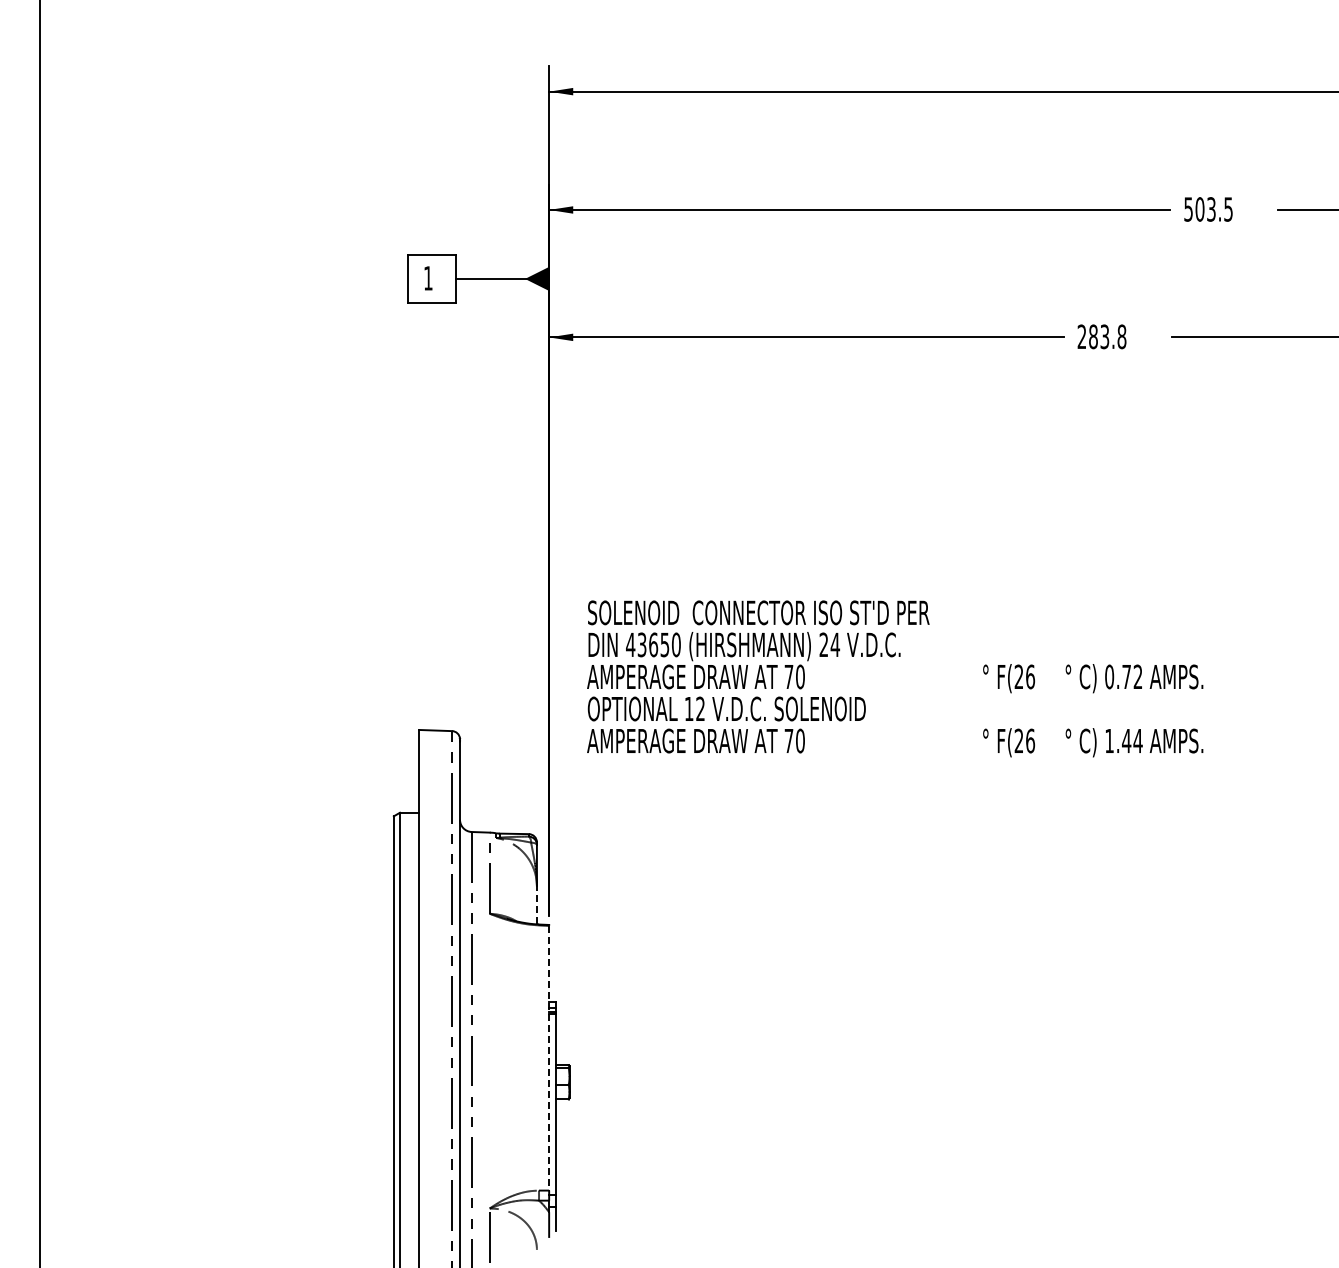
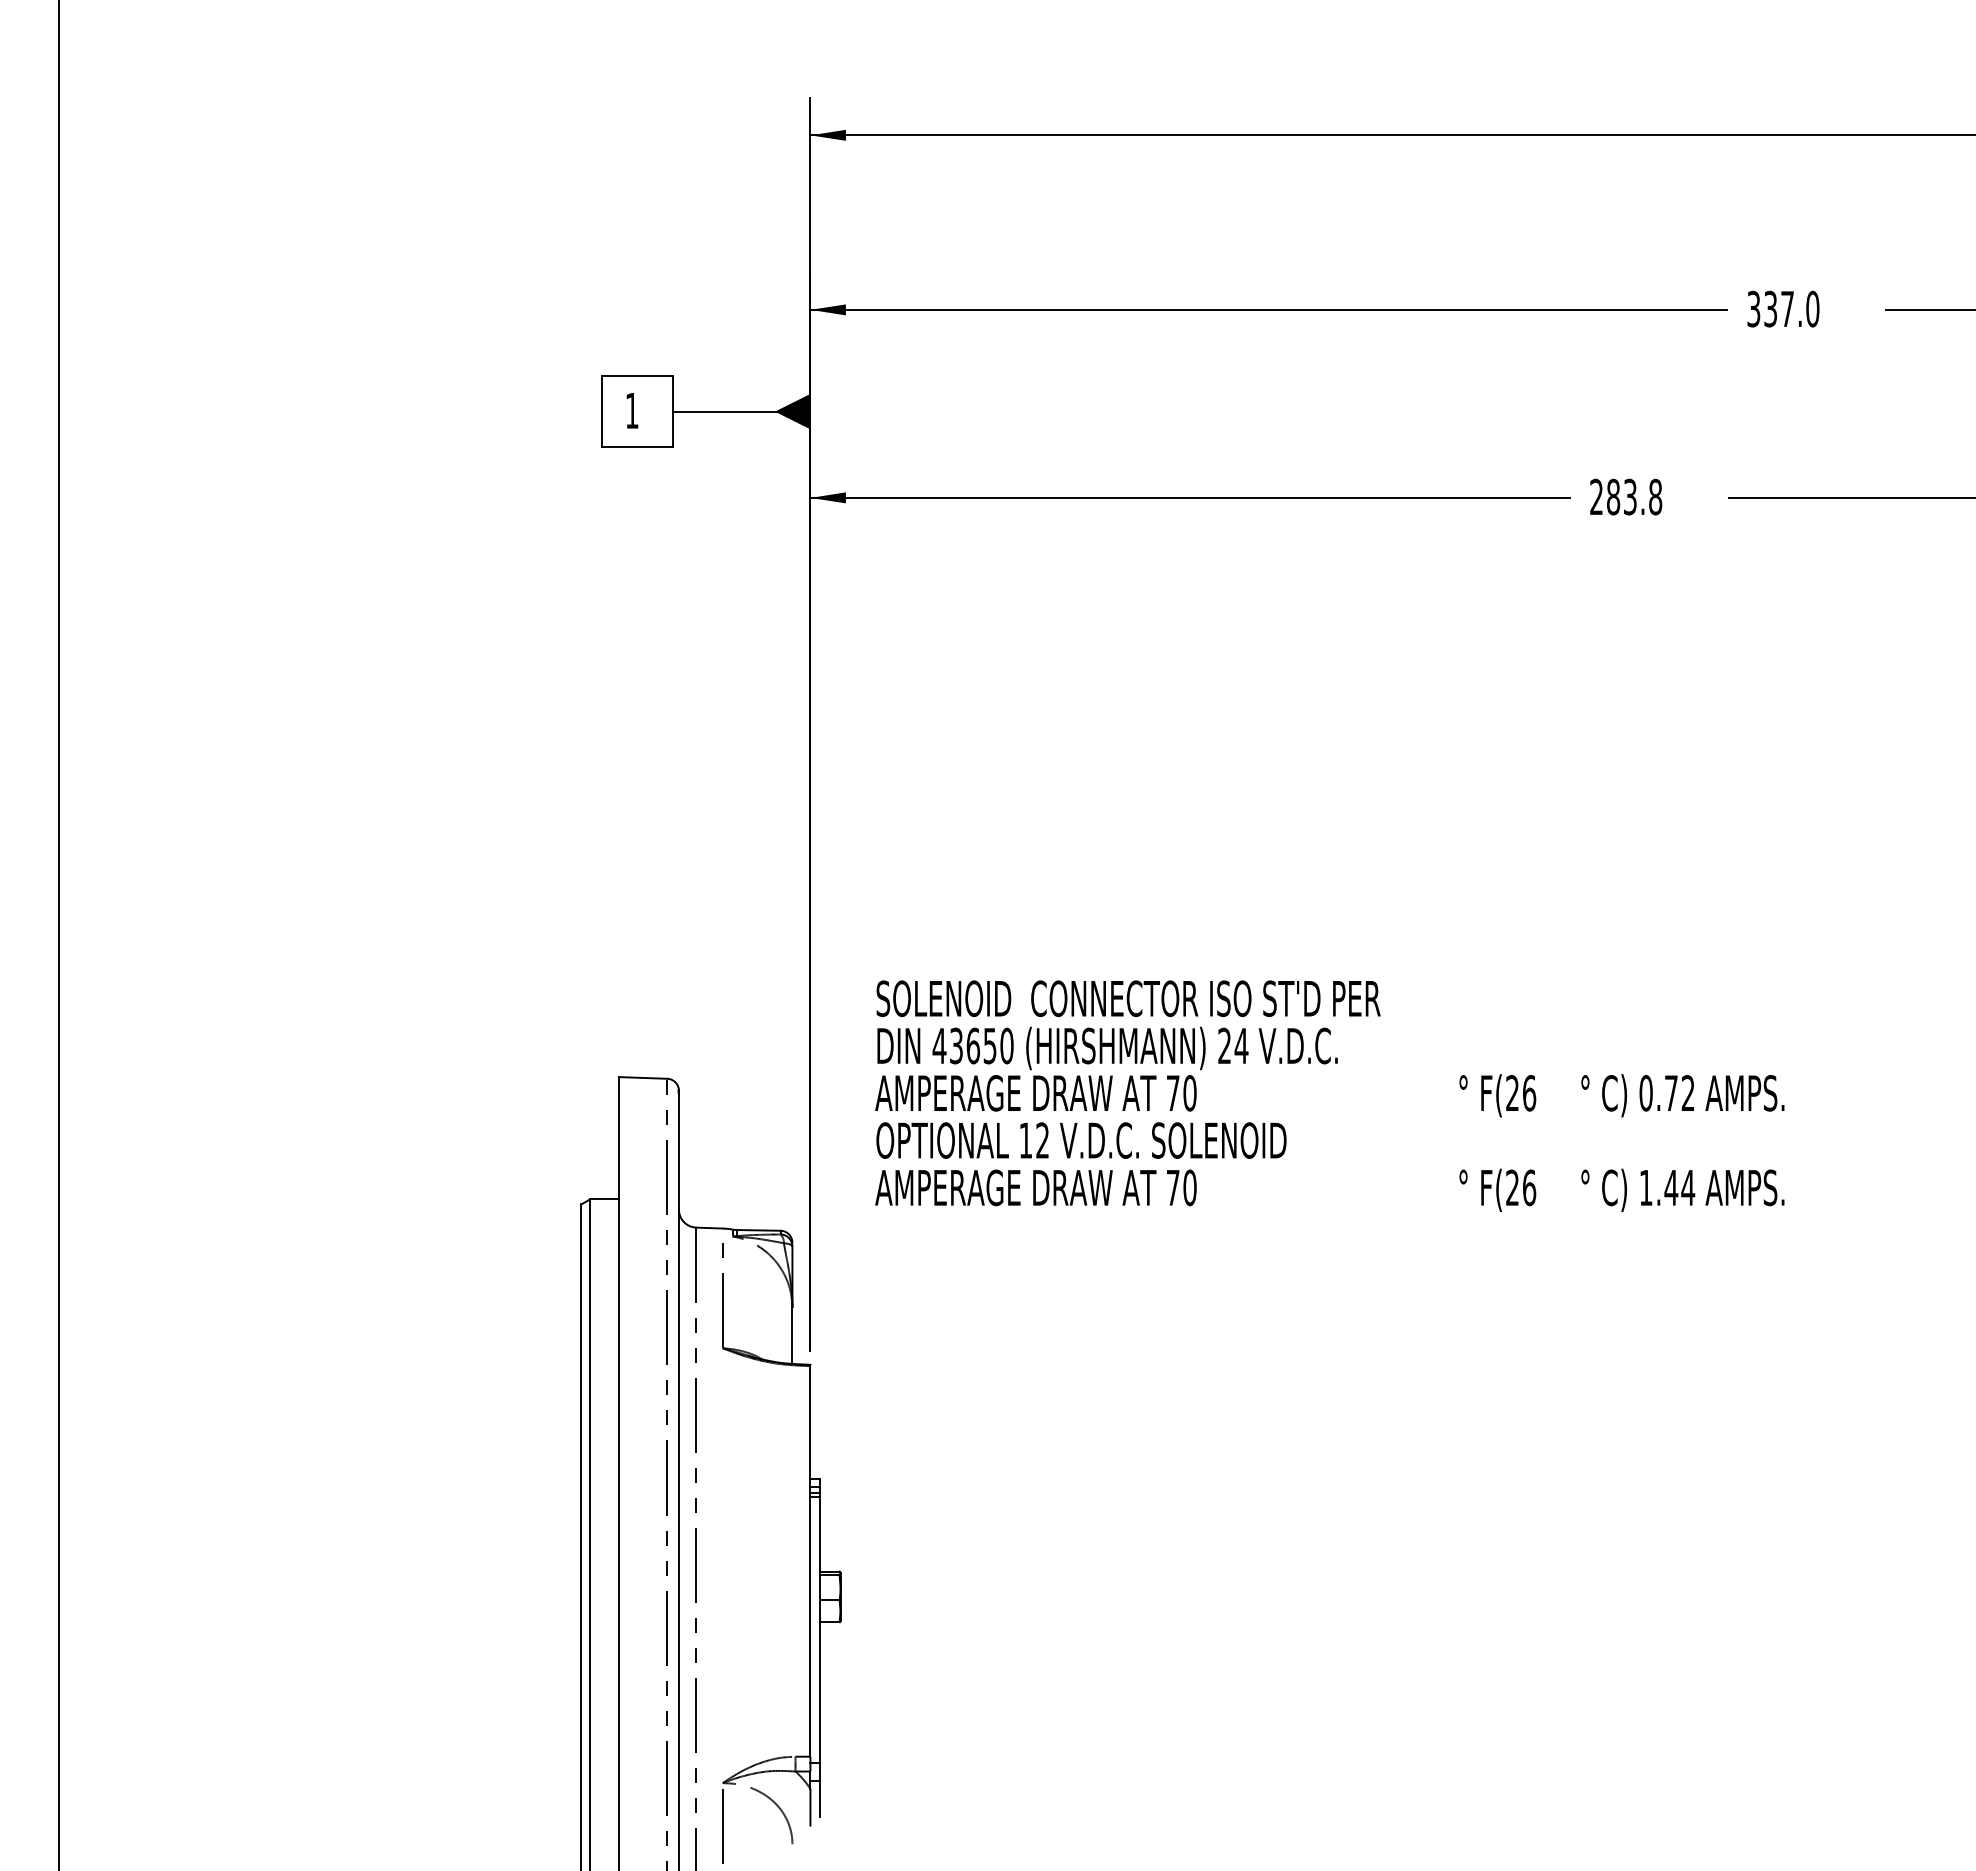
text: (1208, 209) -> (1783, 309), 503.5 -> 337.0
text: (895, 678) -> (1330, 1095), moved
line: (536, 905) -> (791, 1336), dashed -> solid
line: (549, 1058) -> (810, 1561), dashed -> solid

